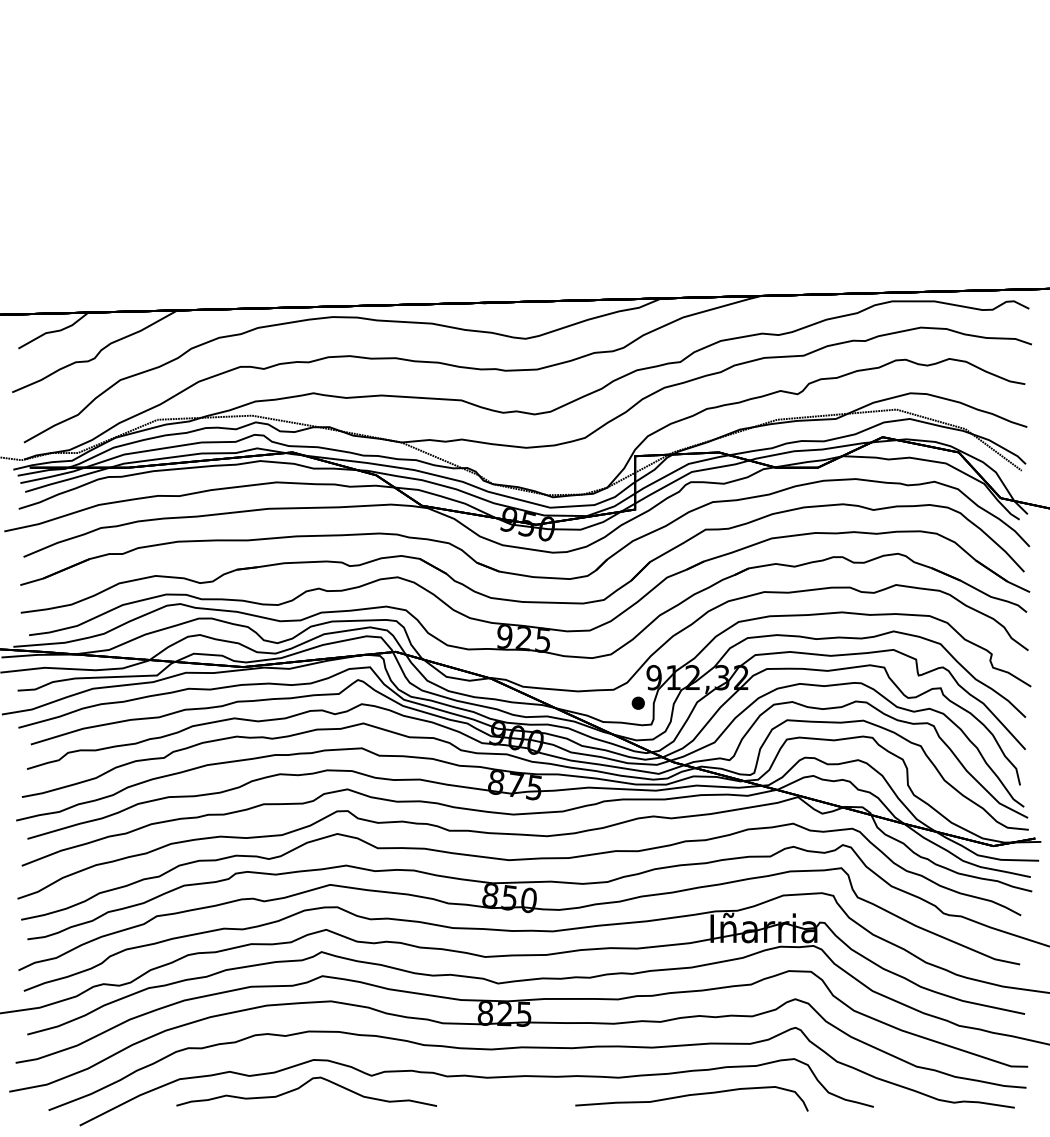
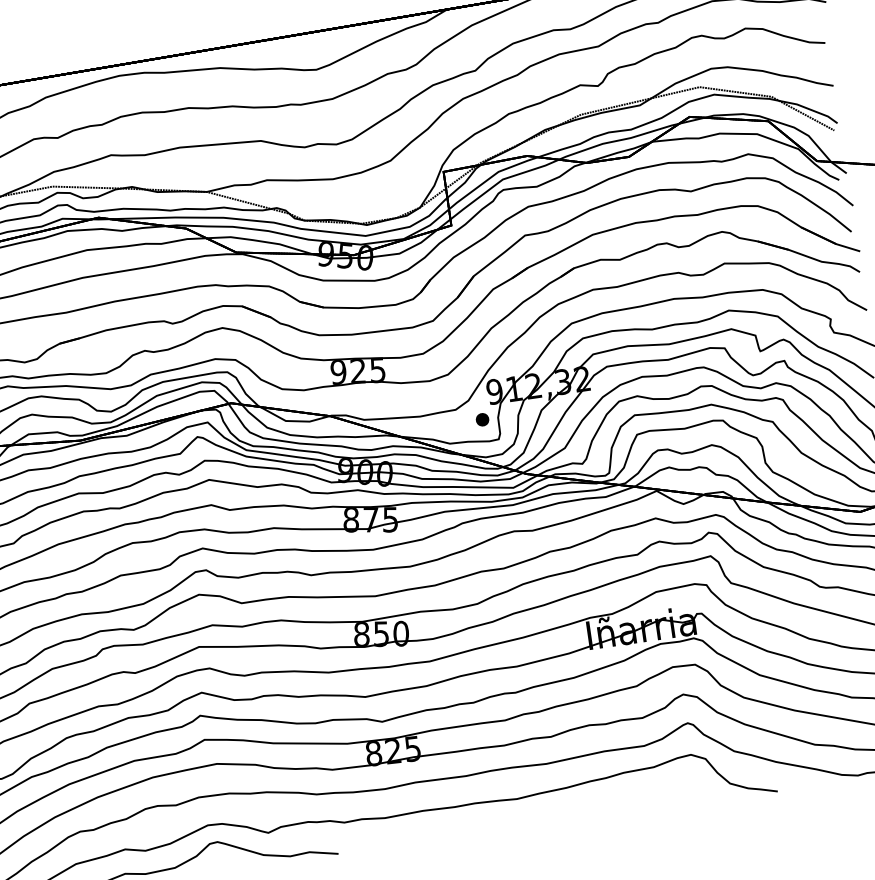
curve: (691, 1095) -> (592, 806), removed

